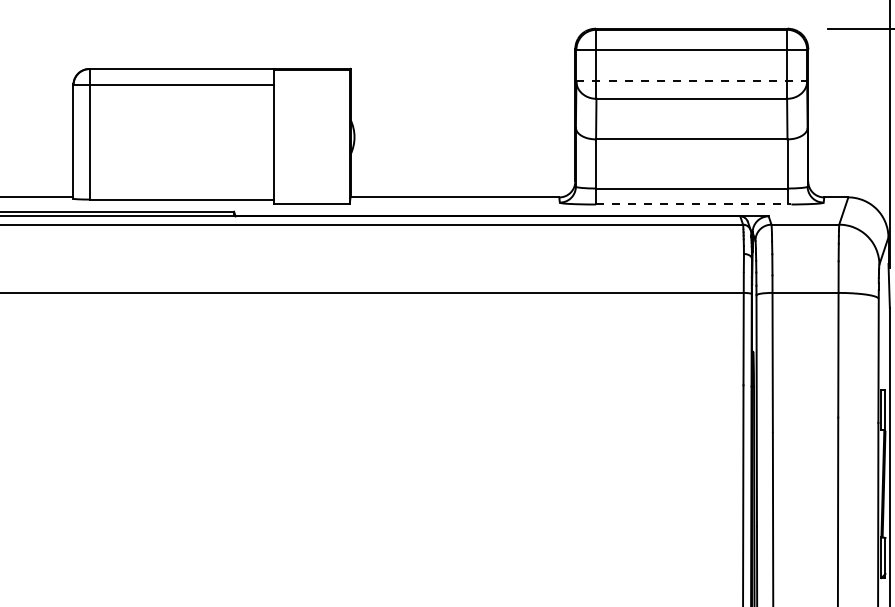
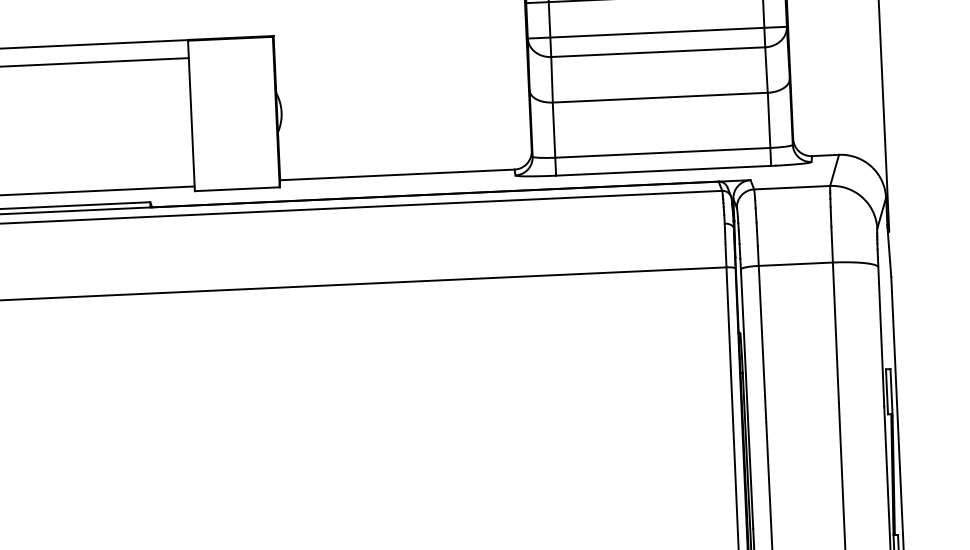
line: (692, 81) -> (658, 32), dashed -> solid
line: (693, 204) -> (665, 170), dashed -> solid

